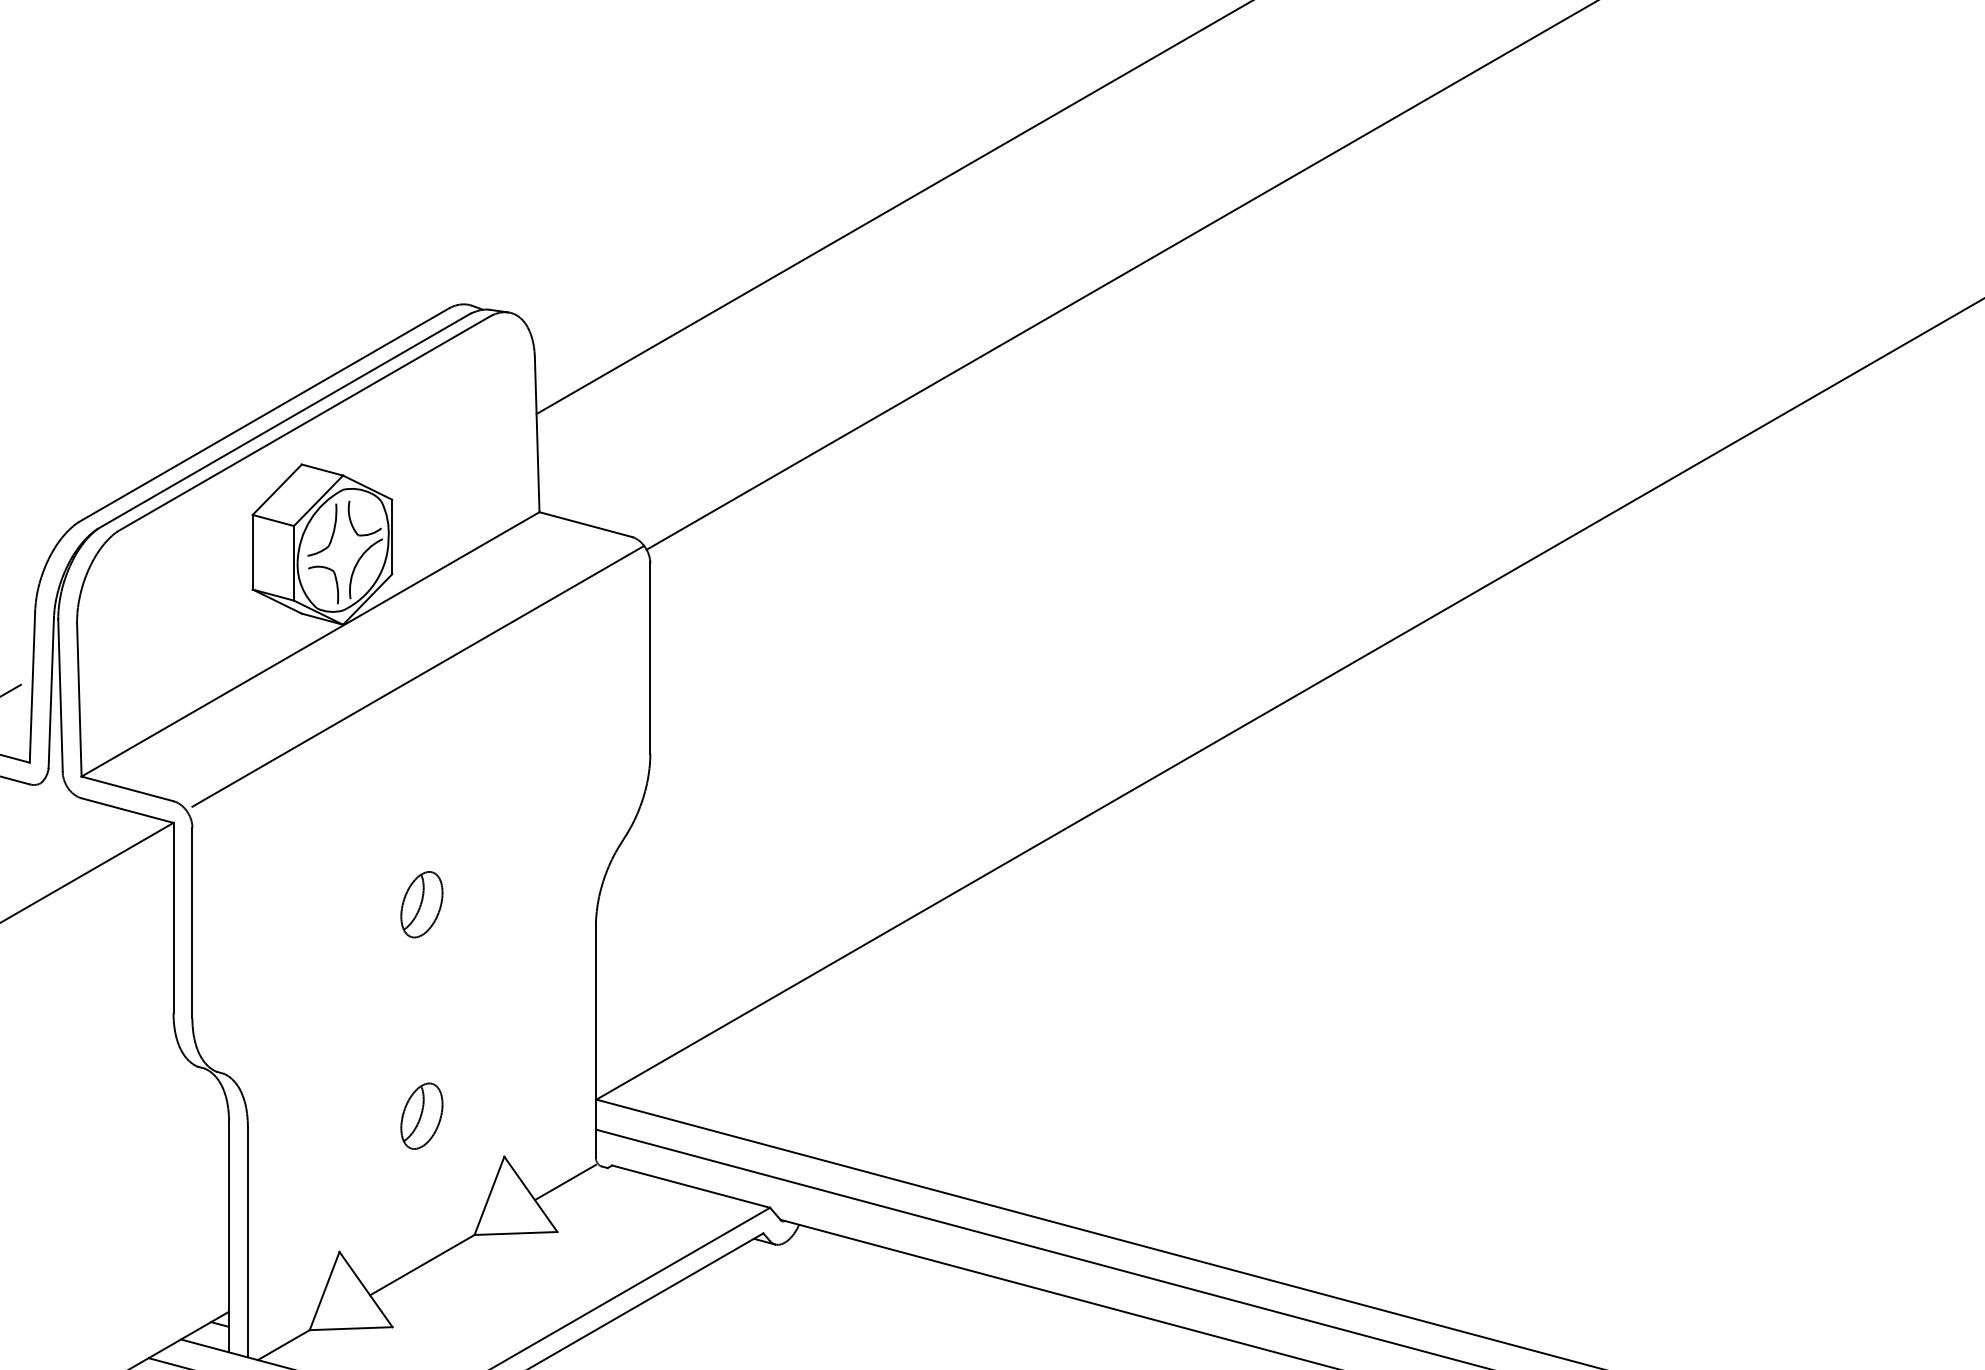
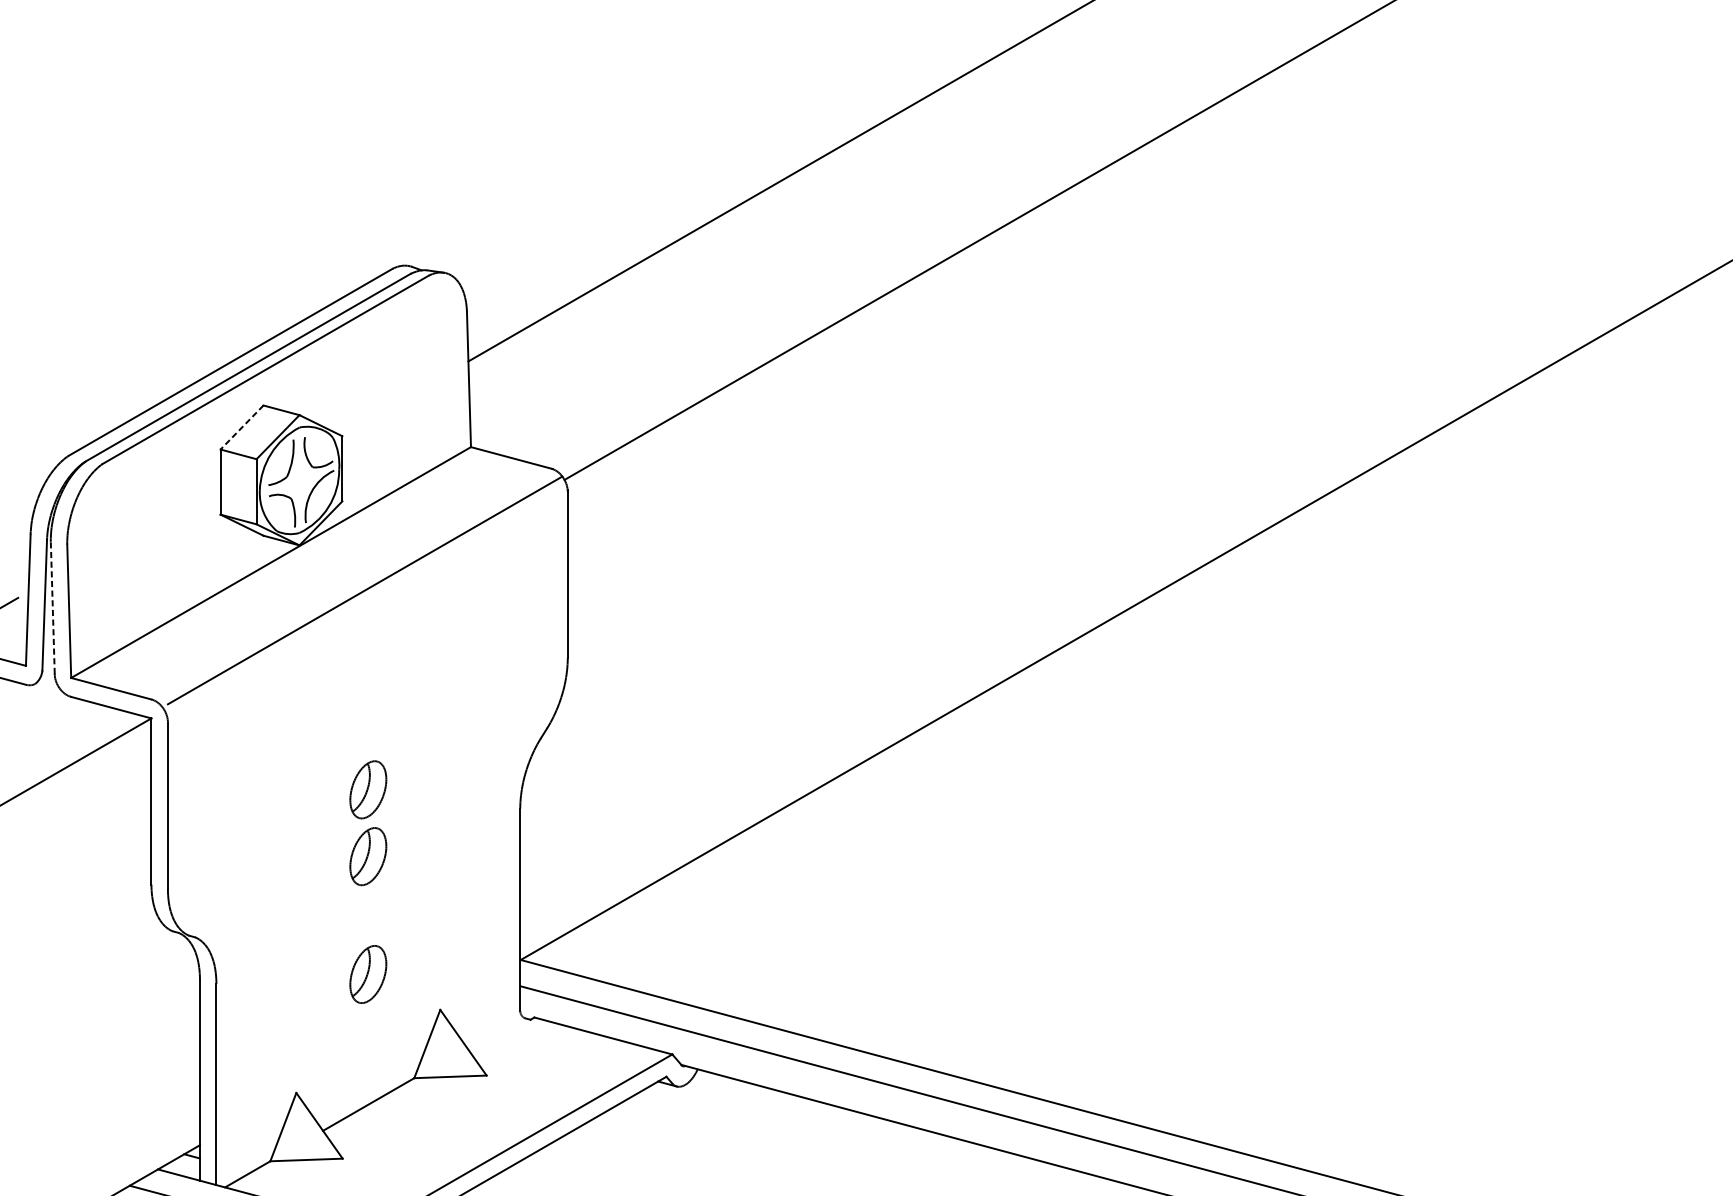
line: (276, 490) -> (241, 428), solid -> dashed
line: (60, 695) -> (52, 607), solid -> dashed
part: (421, 980) -> (367, 856), added
line: (564, 1182) -> (492, 1032), removed

